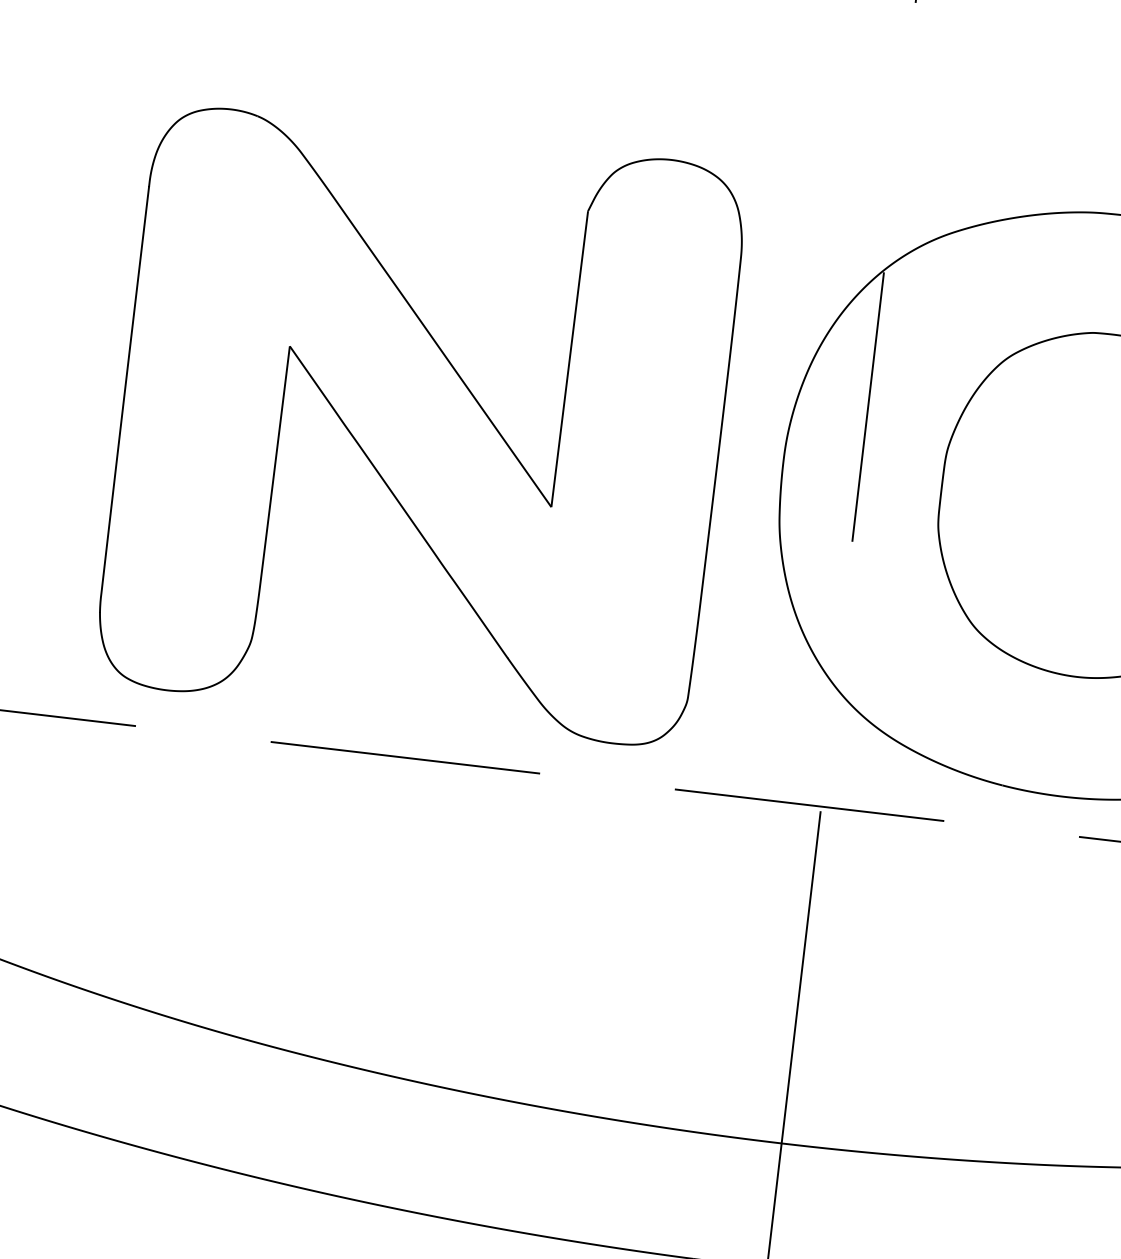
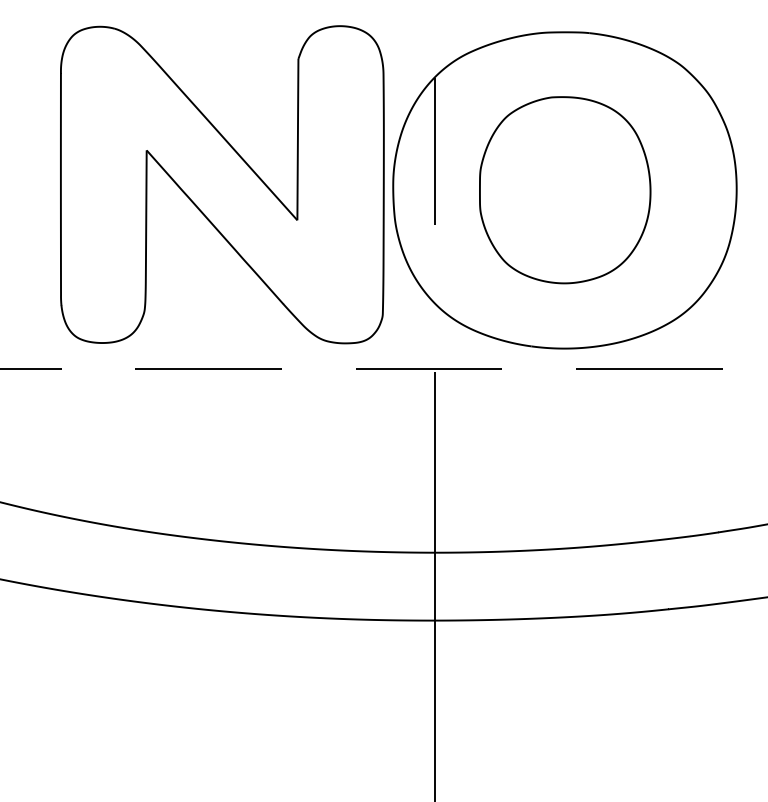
part: (421, 425) -> (222, 184), moved

